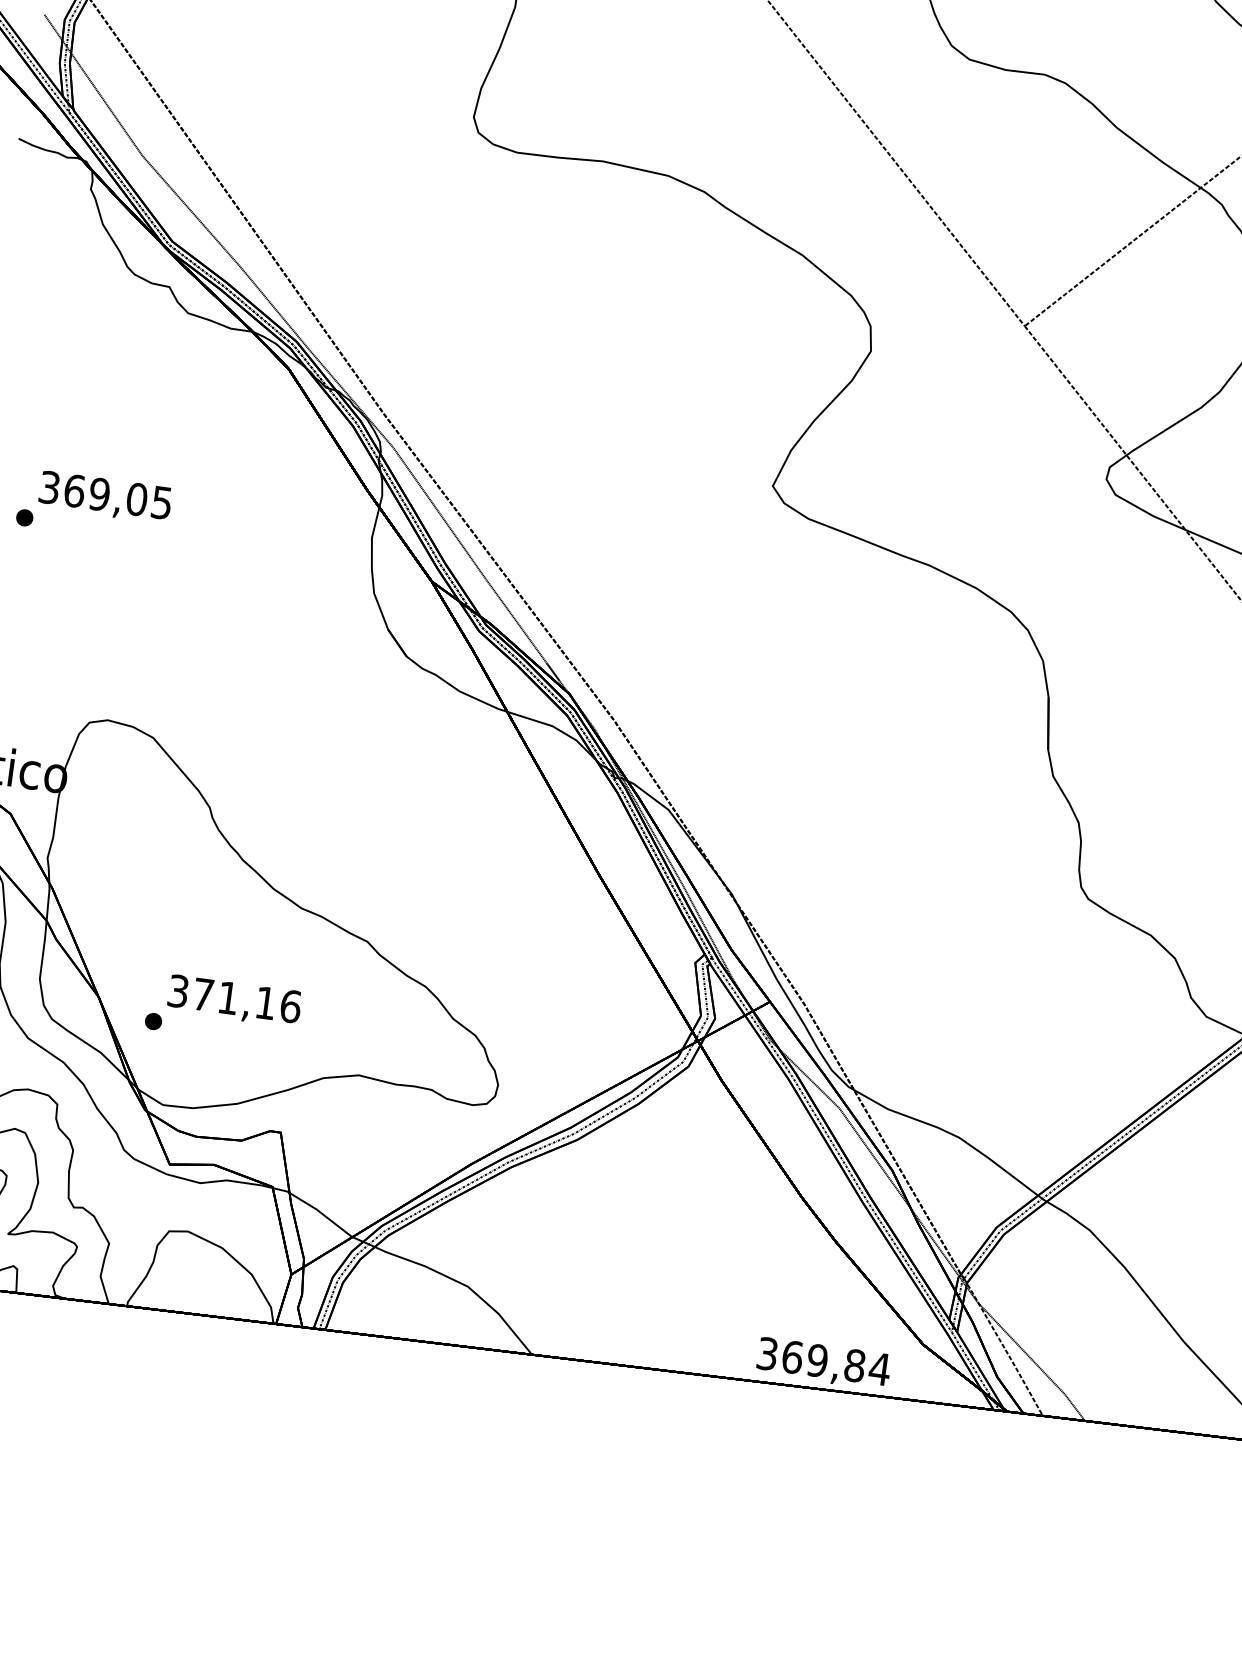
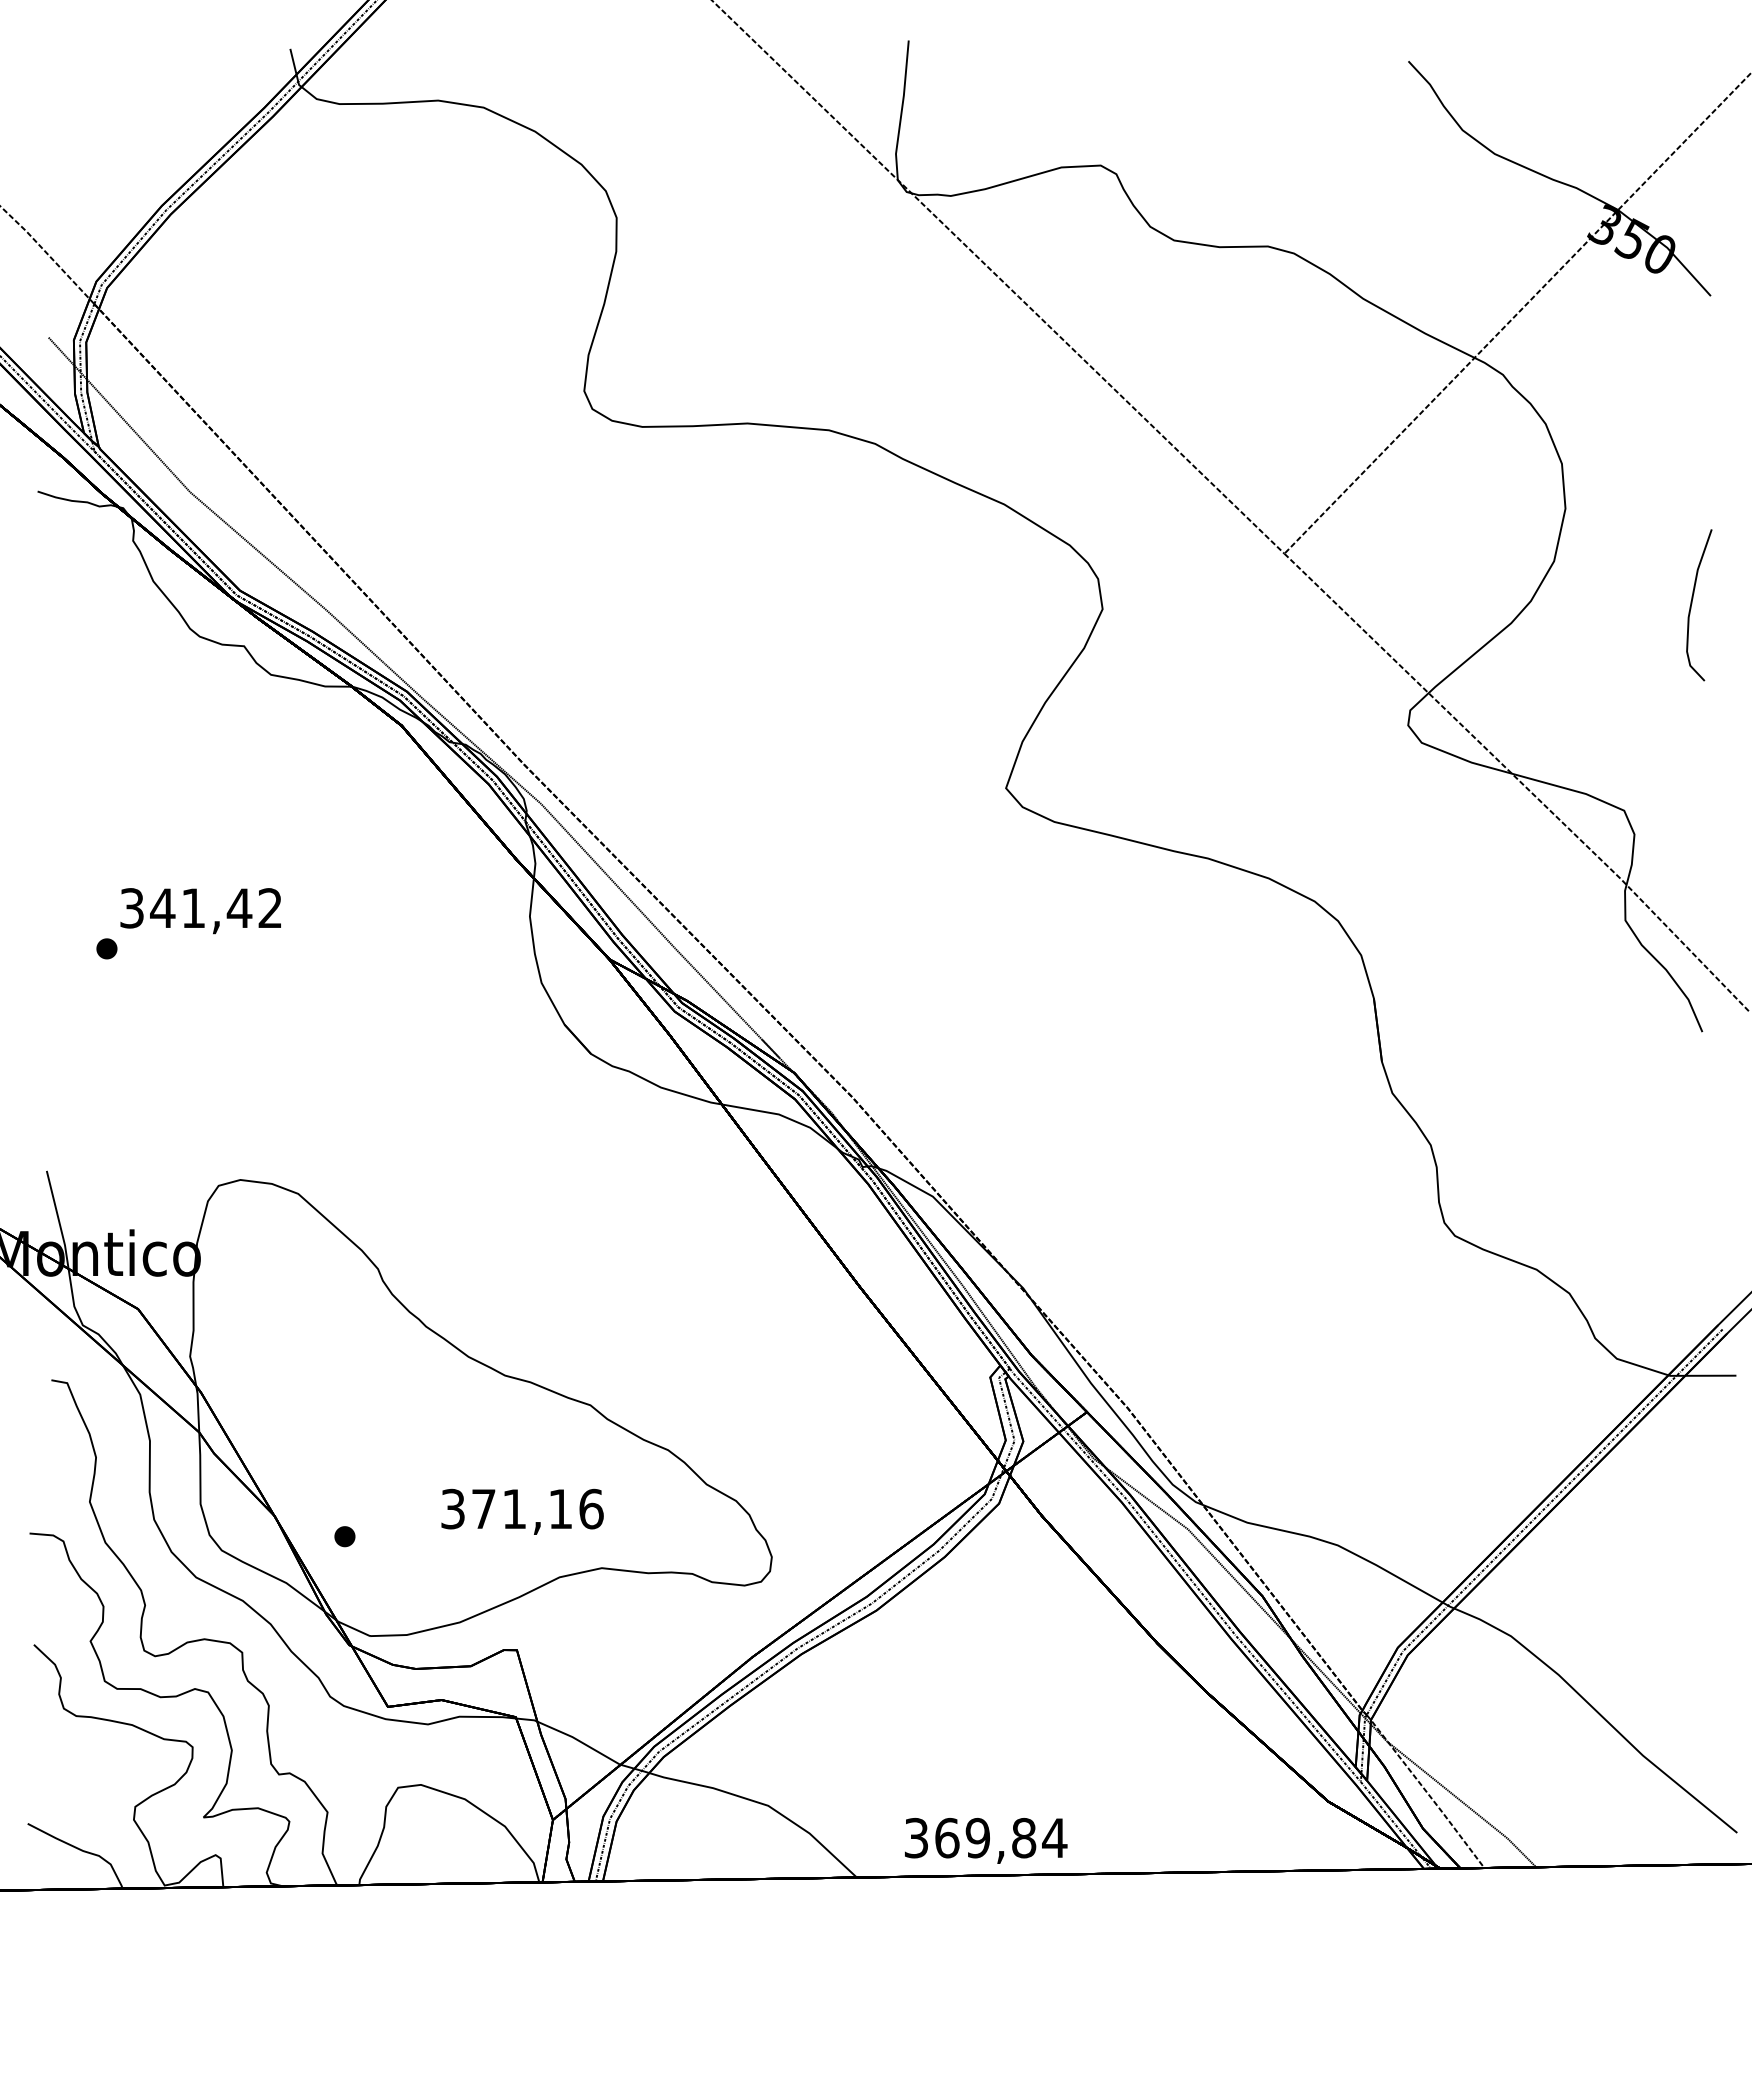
text: (117, 496) -> (215, 908), 369,05 -> 341,42
text: (234, 1000) -> (522, 1511), moved
text: (824, 1363) -> (986, 1840), moved

